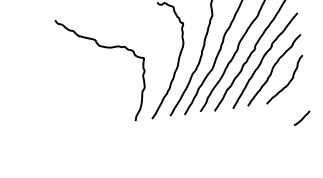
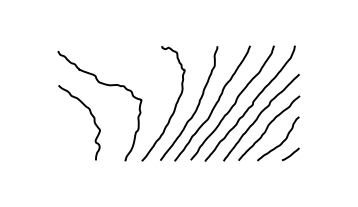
curve: (95, 79) -> (90, 114), added
curve: (301, 118) -> (290, 154), moved

